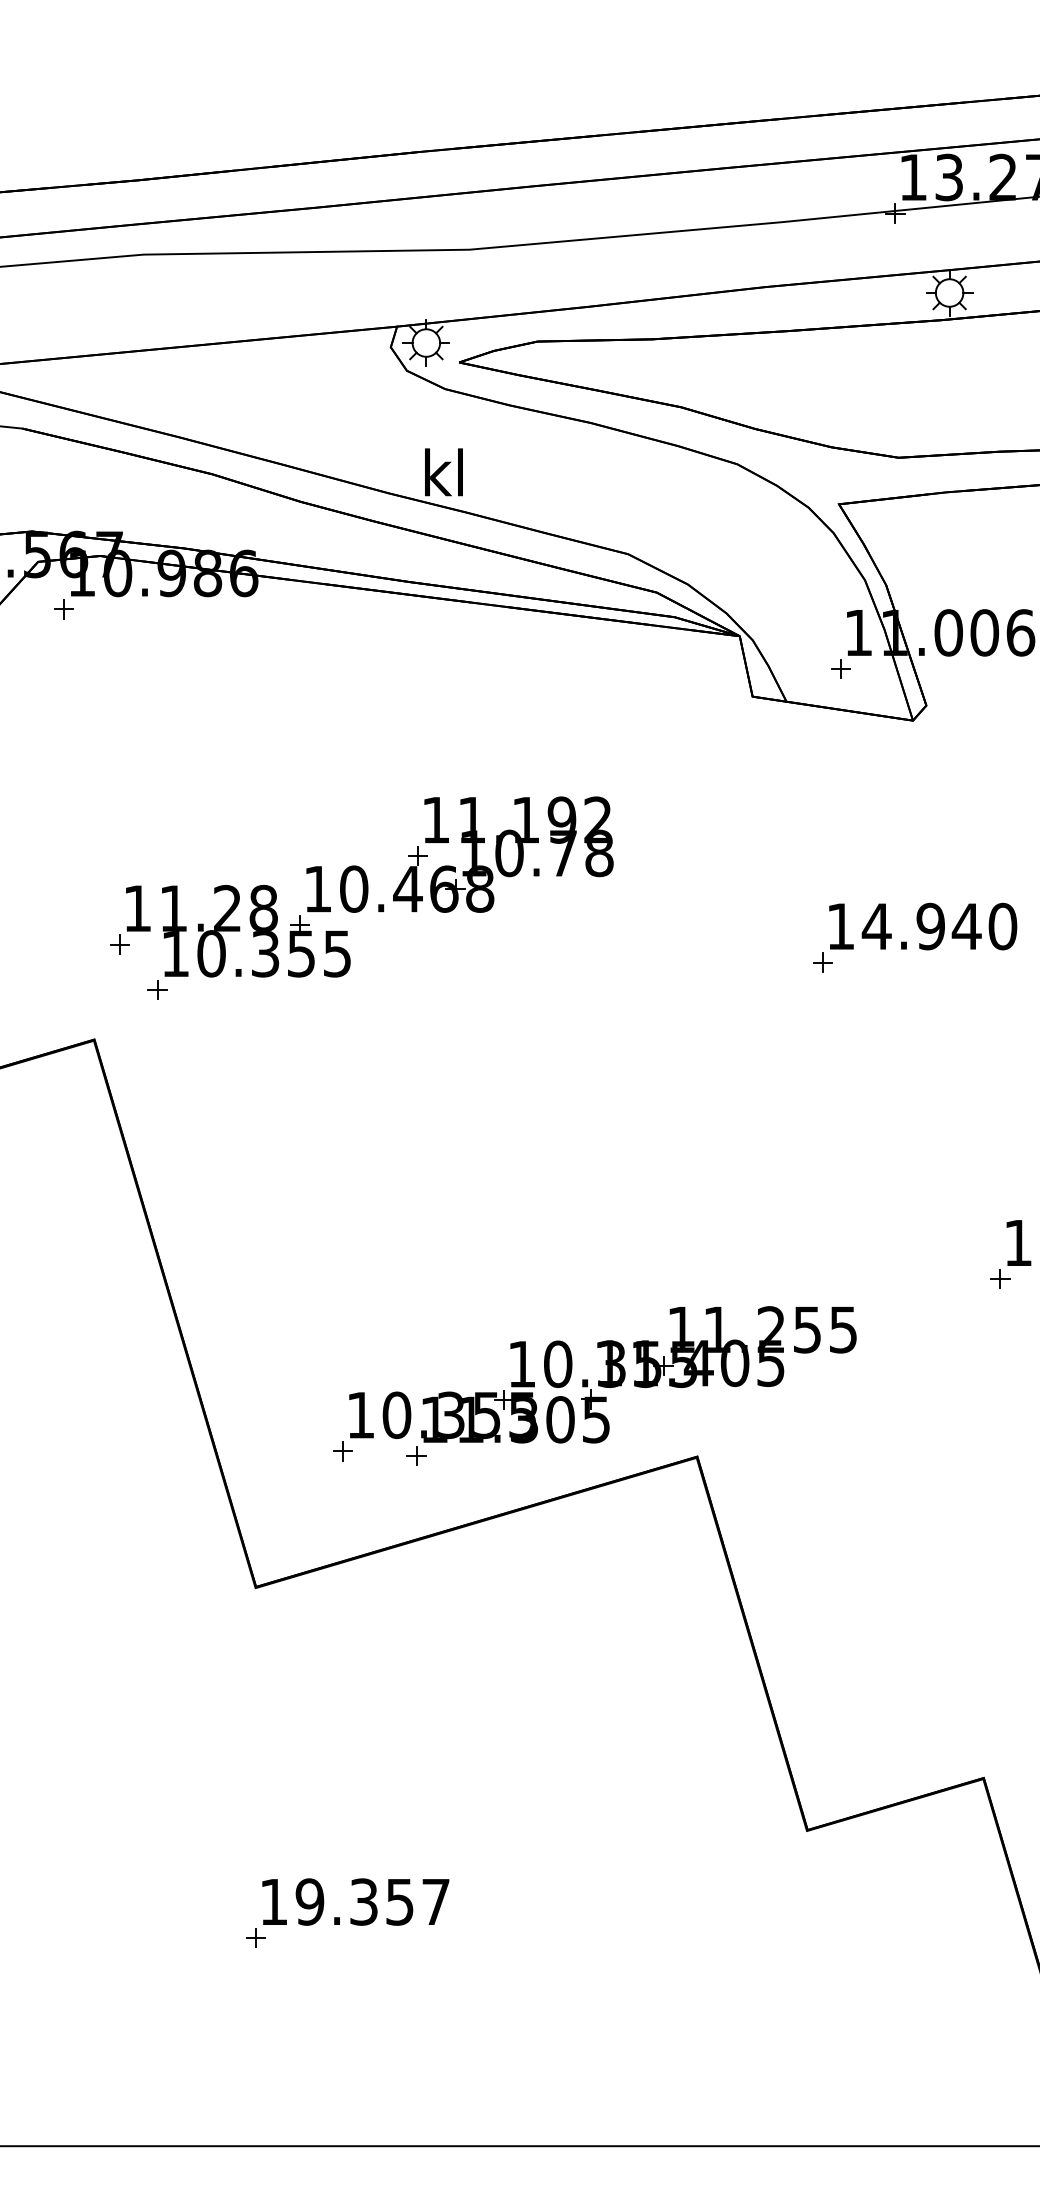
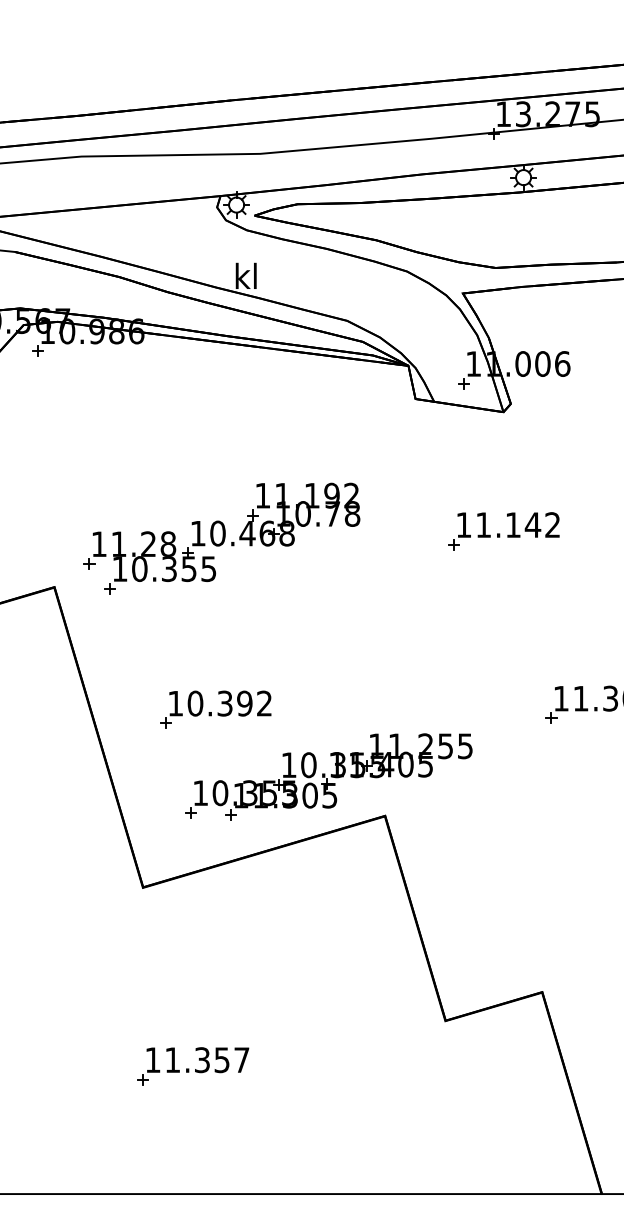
part: (360, 898) -> (221, 538), moved
text: (938, 927) -> (517, 525), 14.940 -> 11.142
part: (387, 1262) -> (215, 709), added
text: (309, 1902) -> (172, 1060), 19.357 -> 11.357

